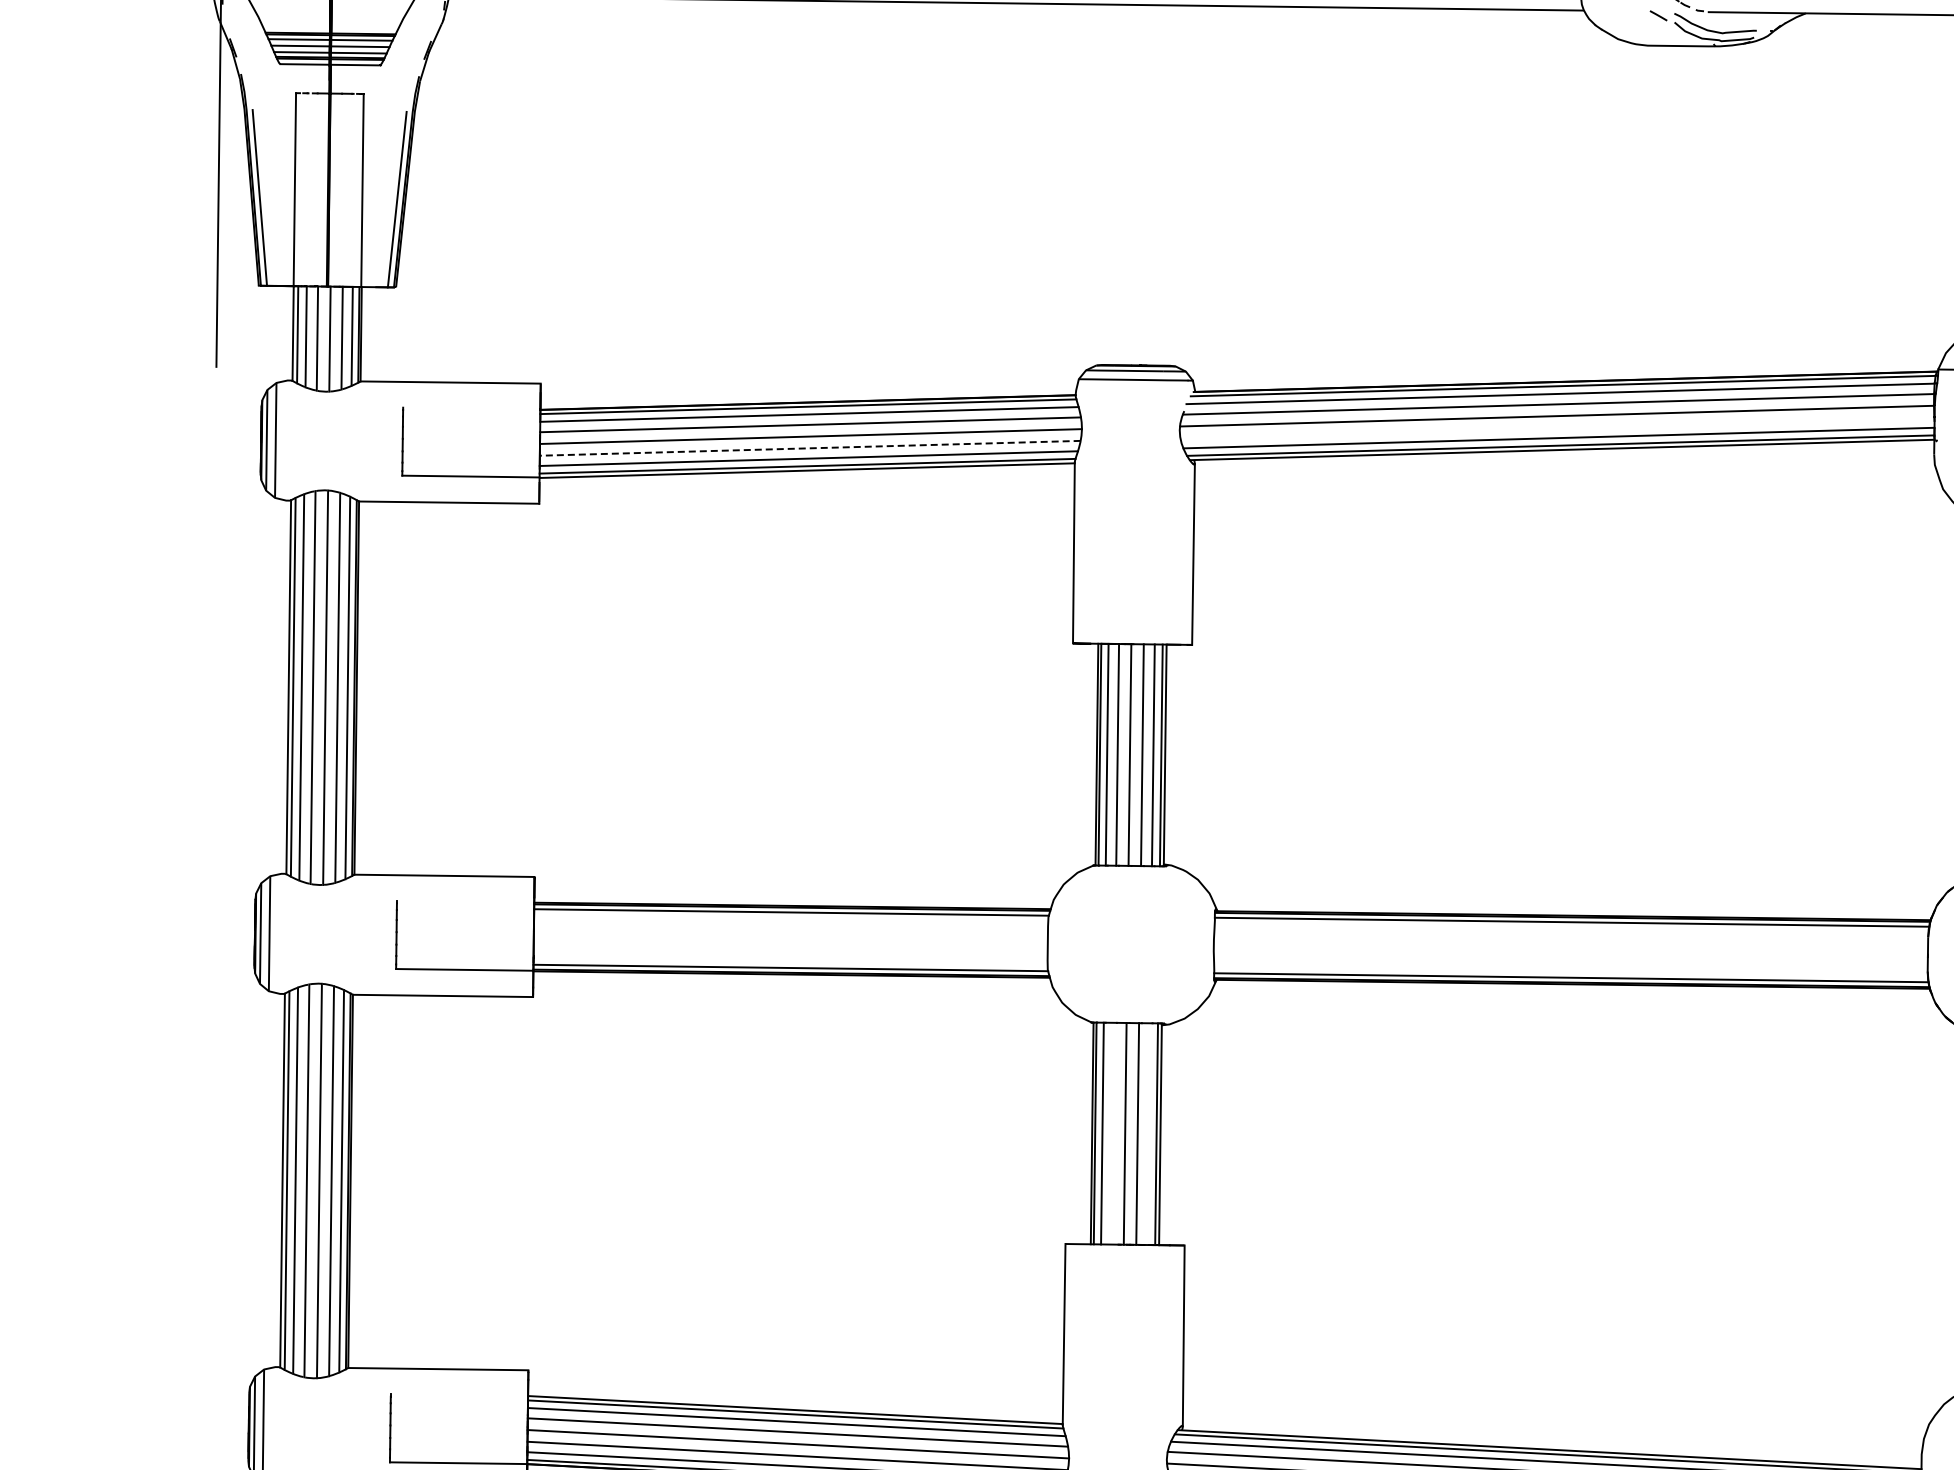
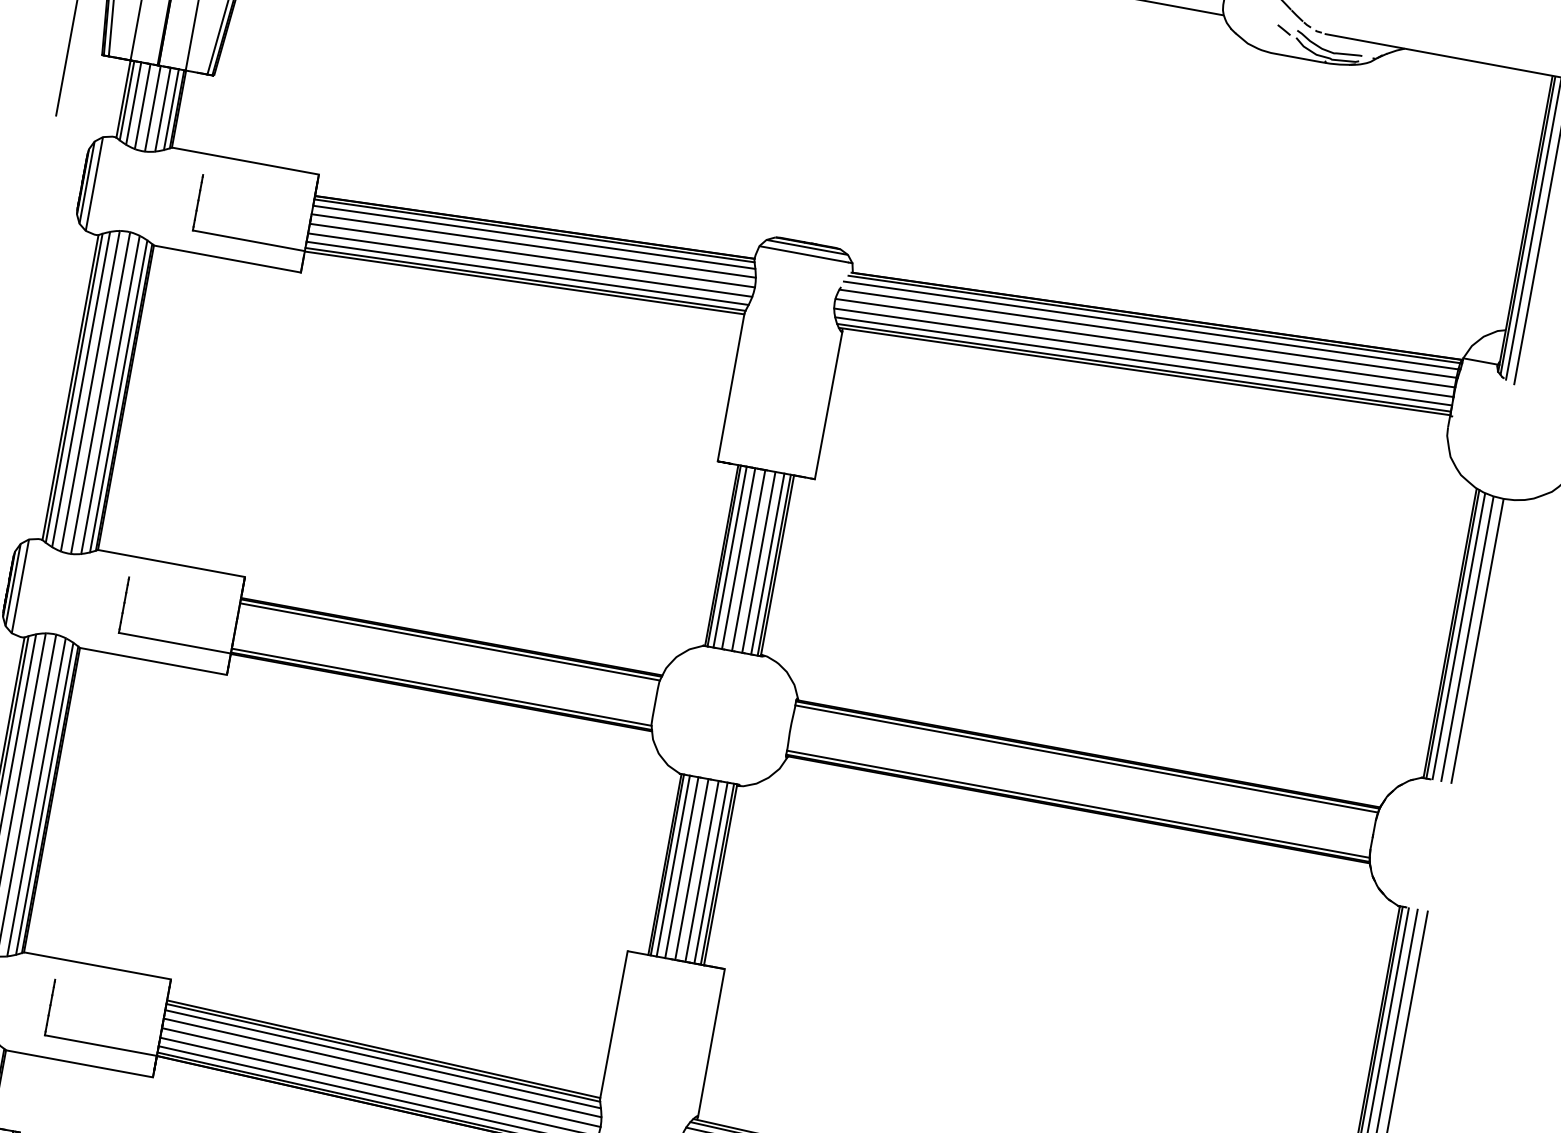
line: (1557, 427) -> (1143, 352), added
line: (809, 448) -> (529, 265), dashed -> solid
line: (1112, 1133) -> (681, 867), added
line: (1148, 1134) -> (710, 873), added

